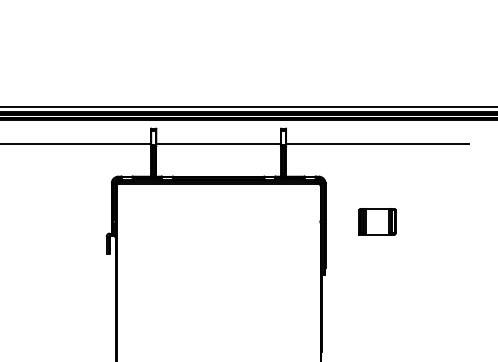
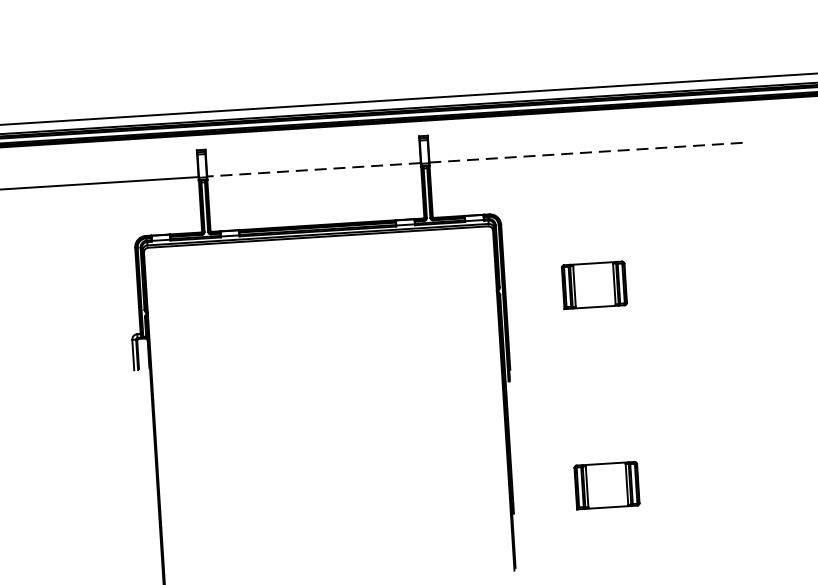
line: (218, 144) -> (313, 170), solid -> dashed
line: (377, 144) -> (586, 152), solid -> dashed
part: (377, 338) -> (606, 485), added

